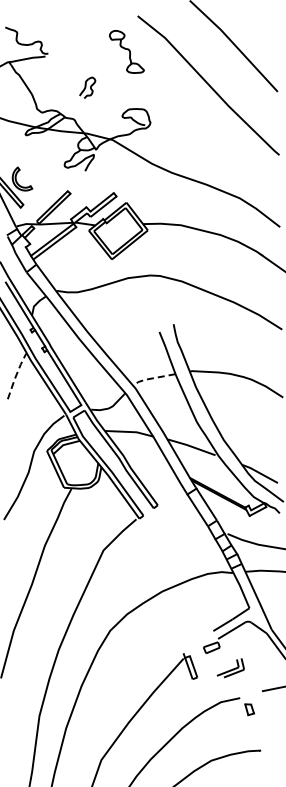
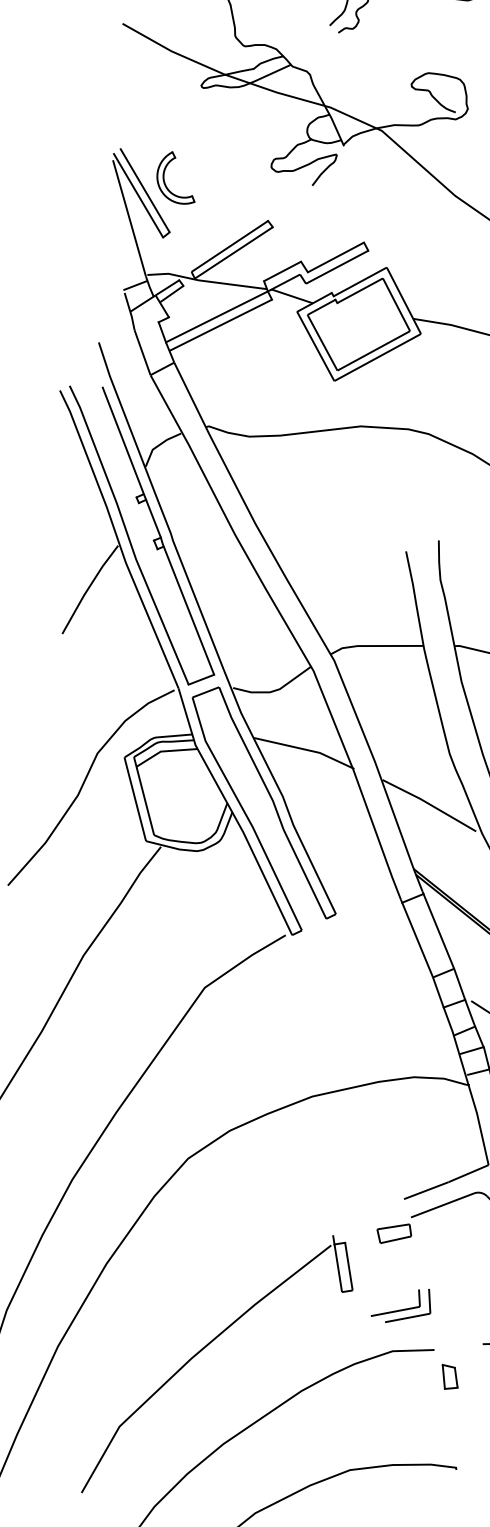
line: (16, 375) -> (89, 587), dashed -> solid
line: (151, 378) -> (371, 645), dashed -> solid
part: (230, 668) -> (402, 1305), moved

